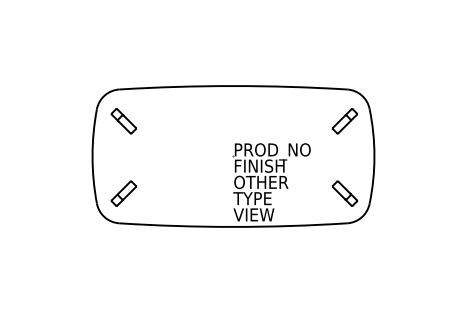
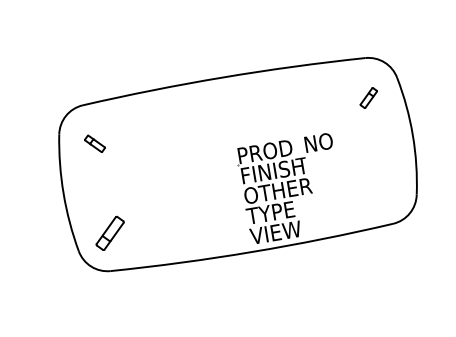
part: (123, 121) -> (94, 144), size x0.6
part: (344, 121) -> (368, 98), size x0.6
part: (344, 193) -> (383, 187), removed

